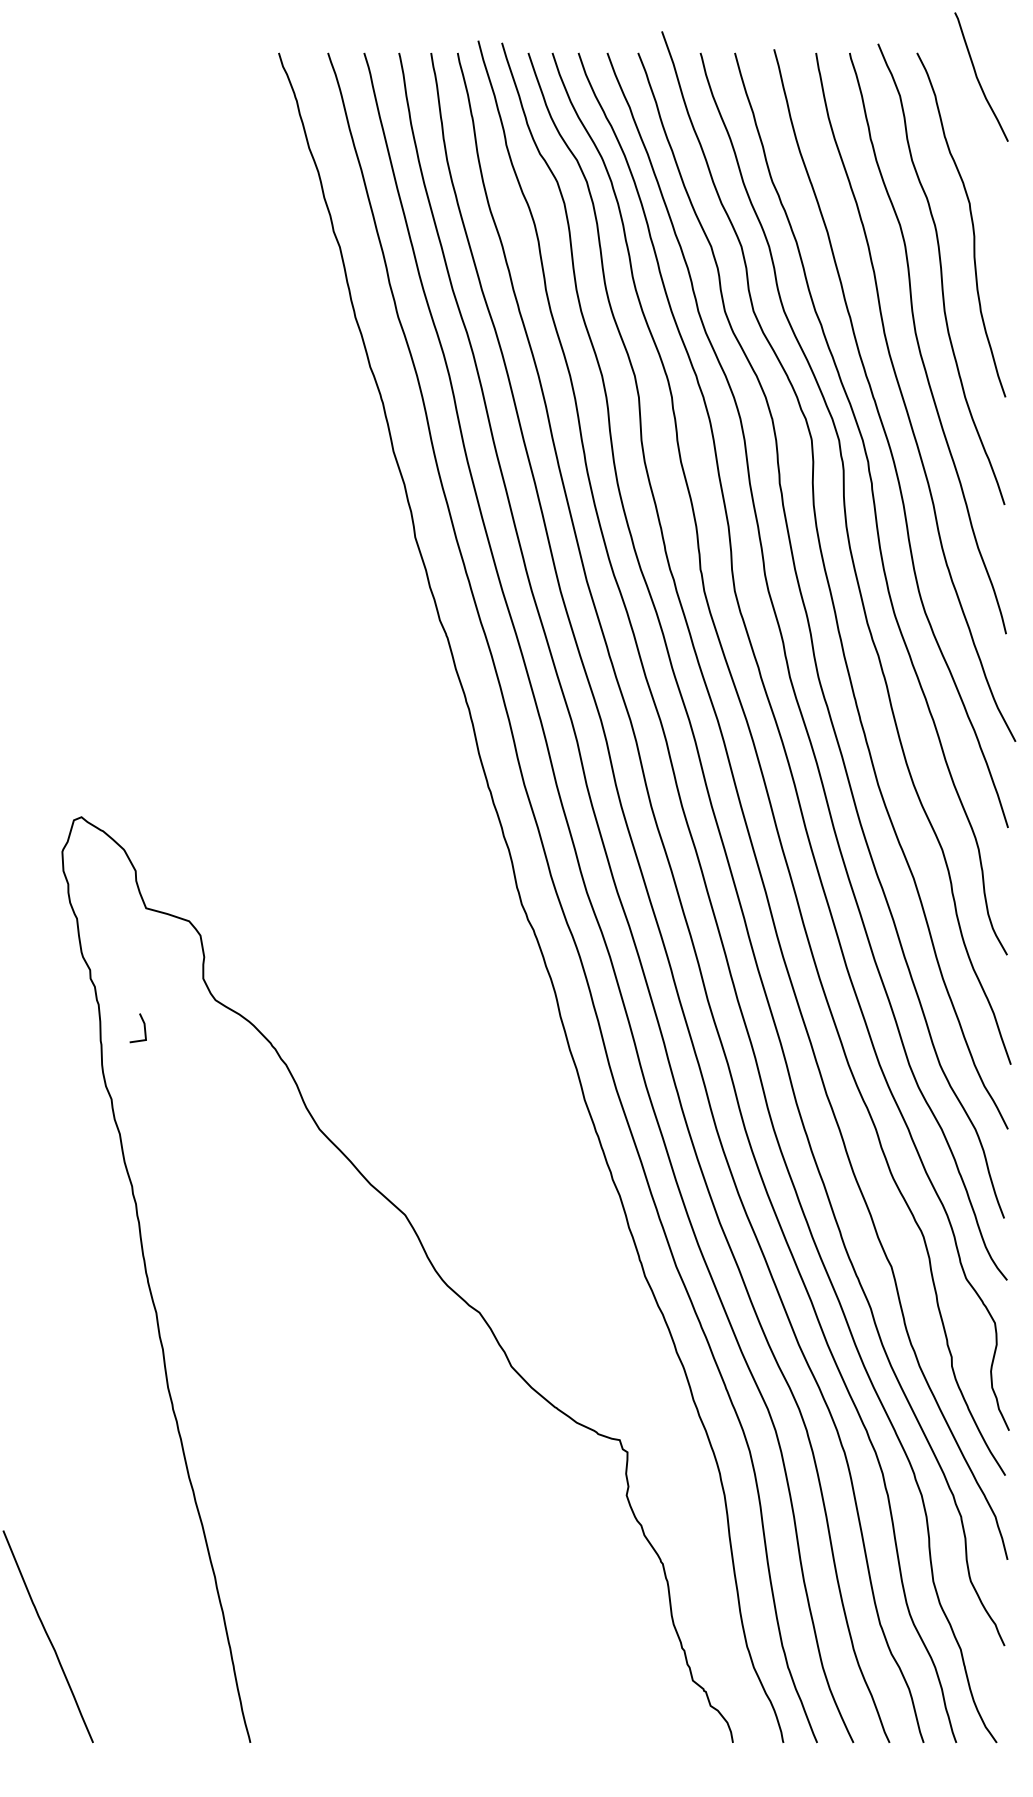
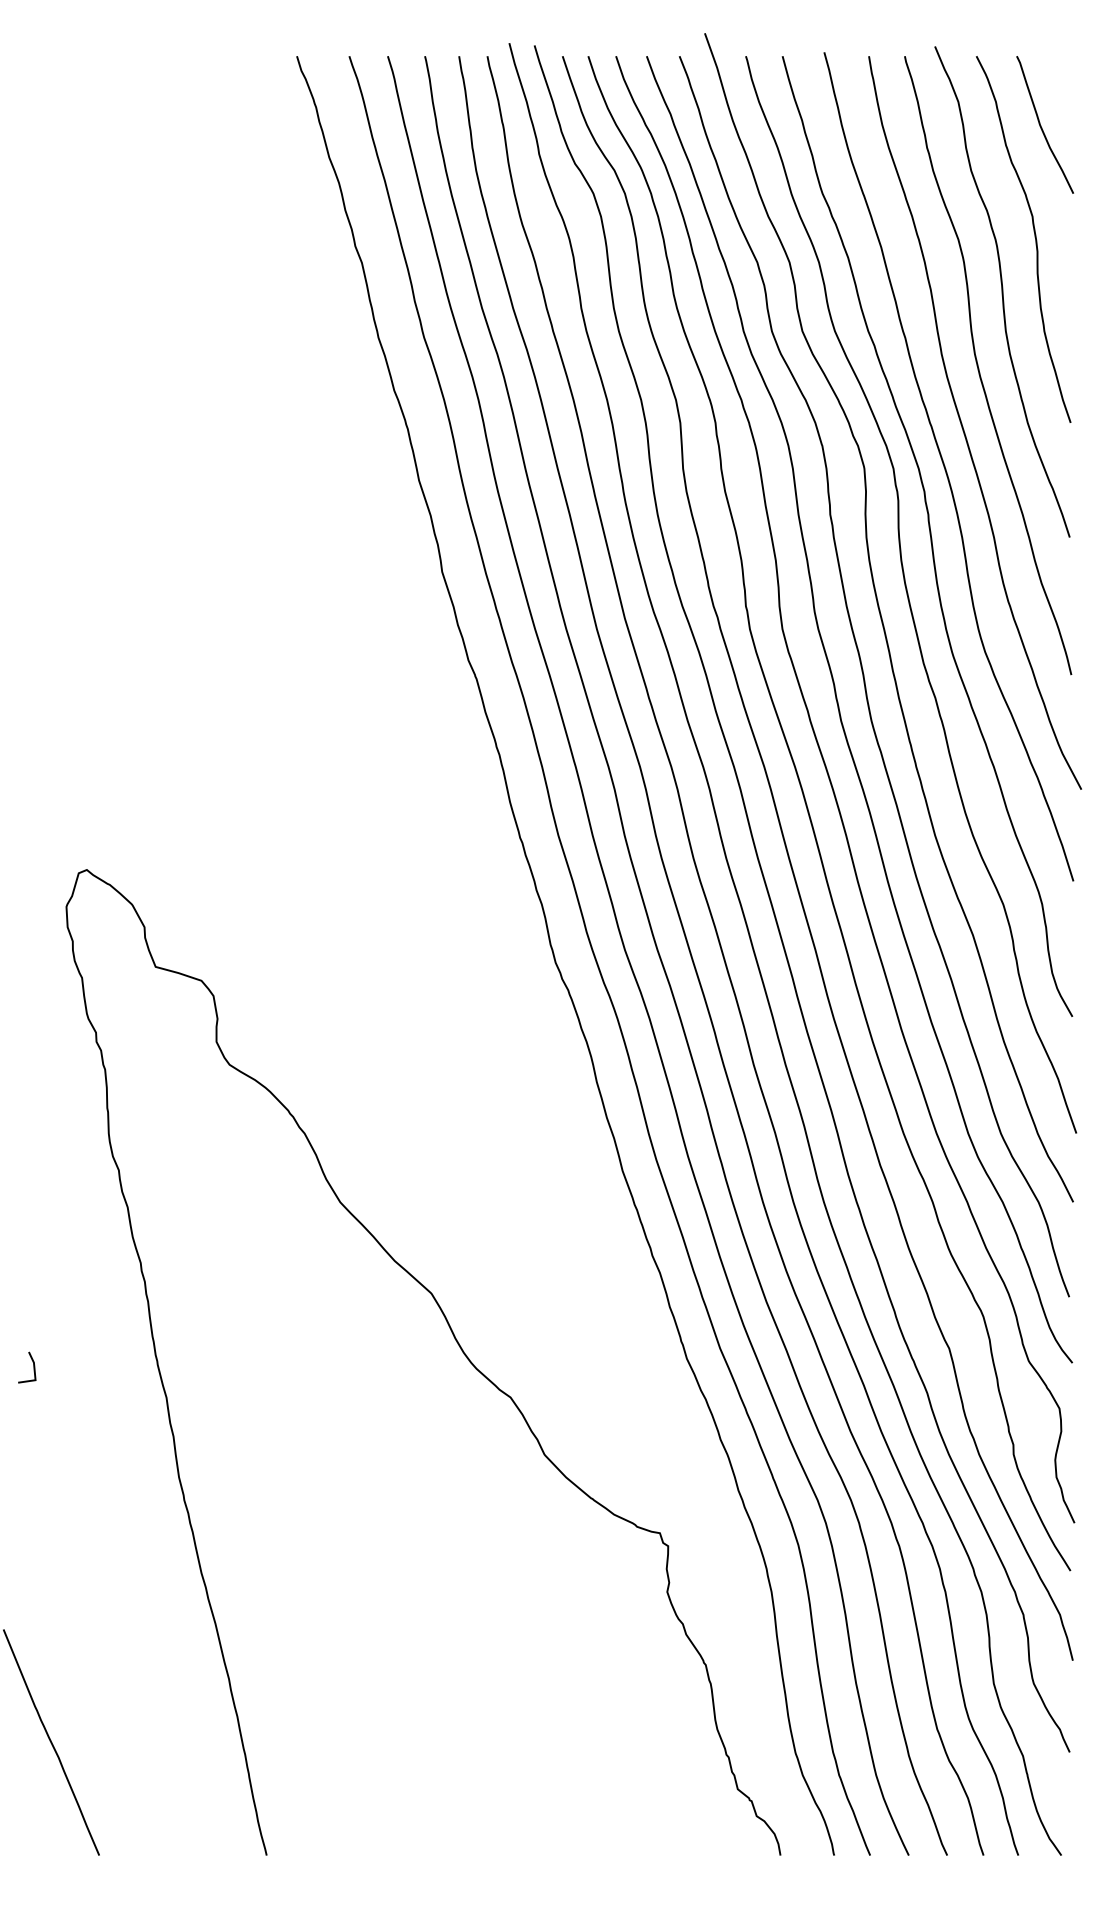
curve: (978, 77) -> (1041, 125), moved
line: (144, 1028) -> (33, 1367), moved

